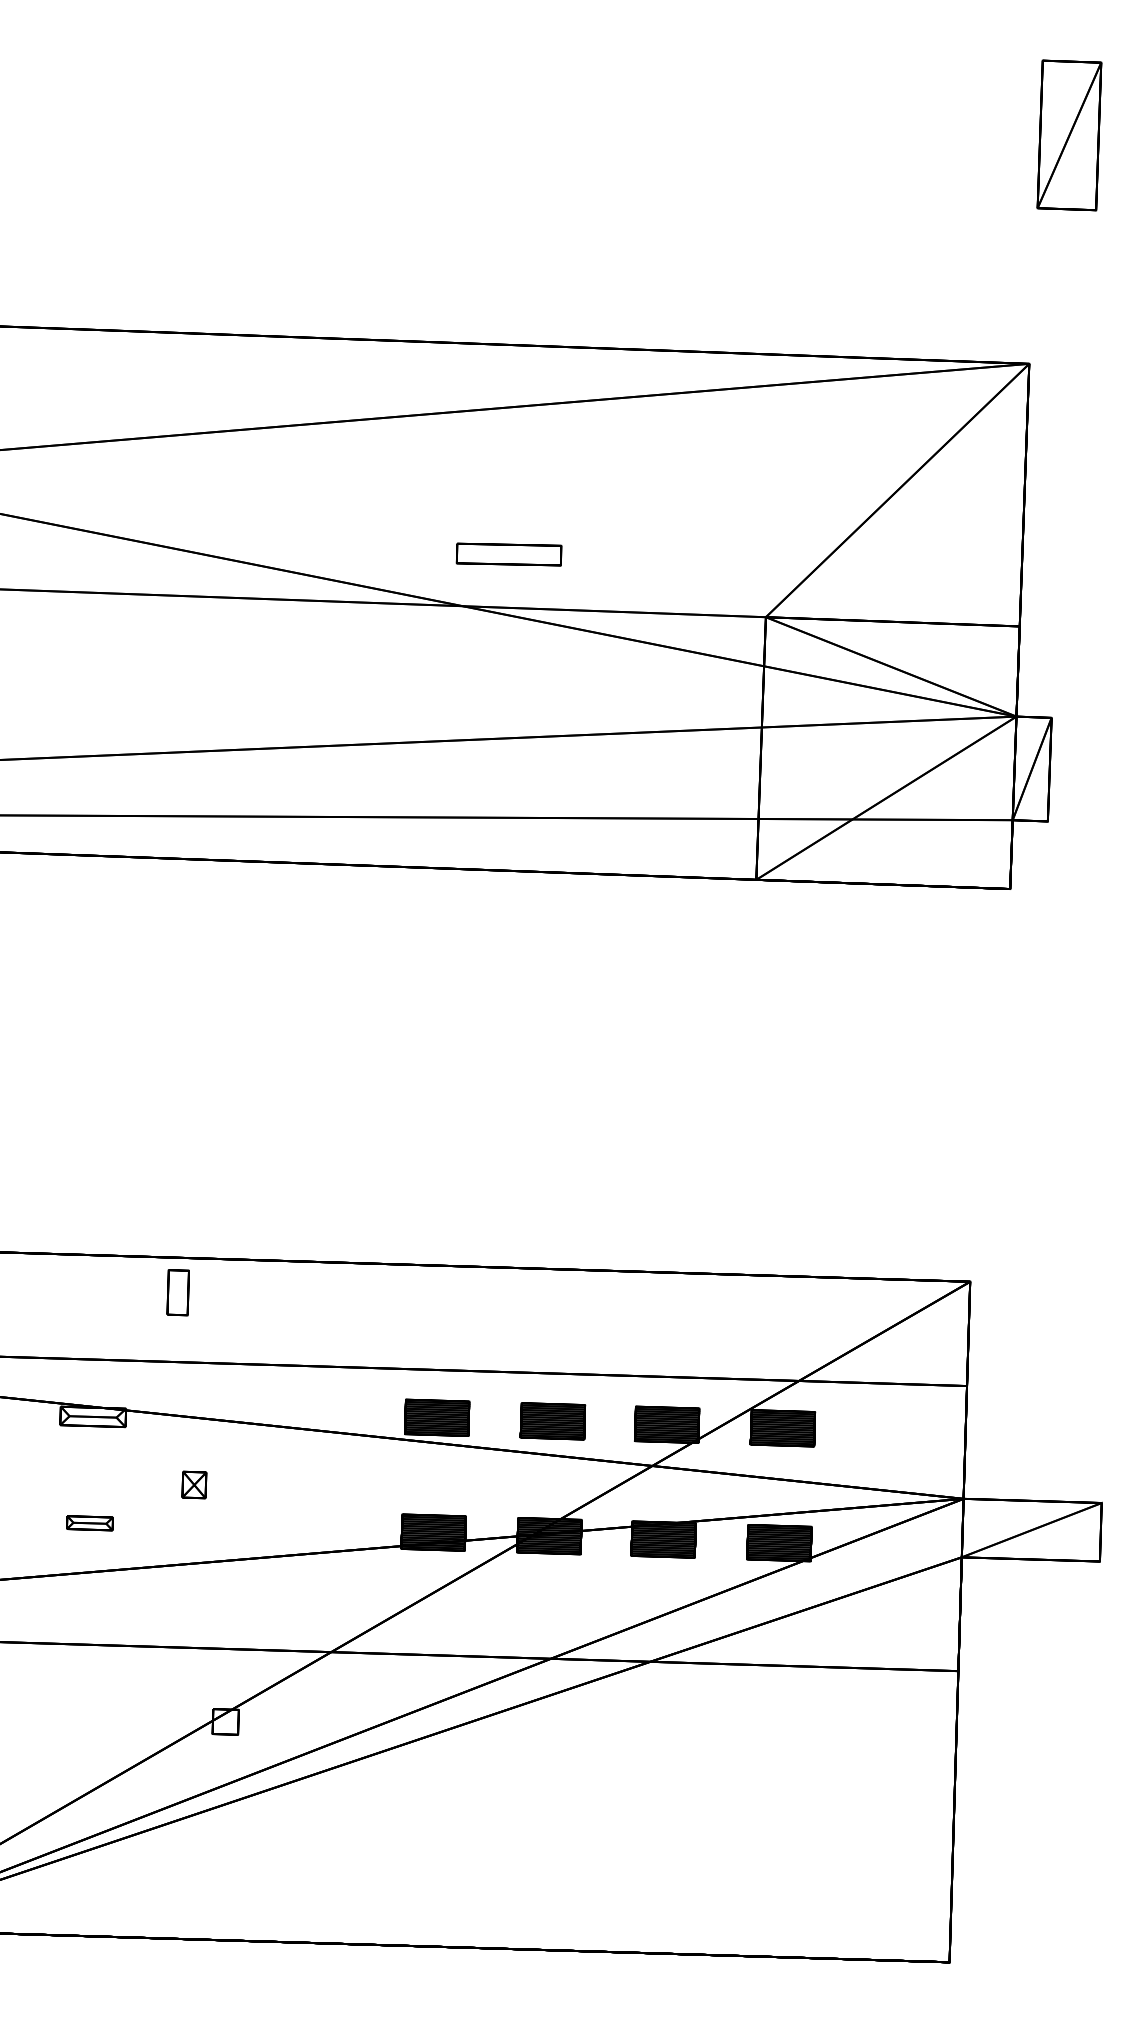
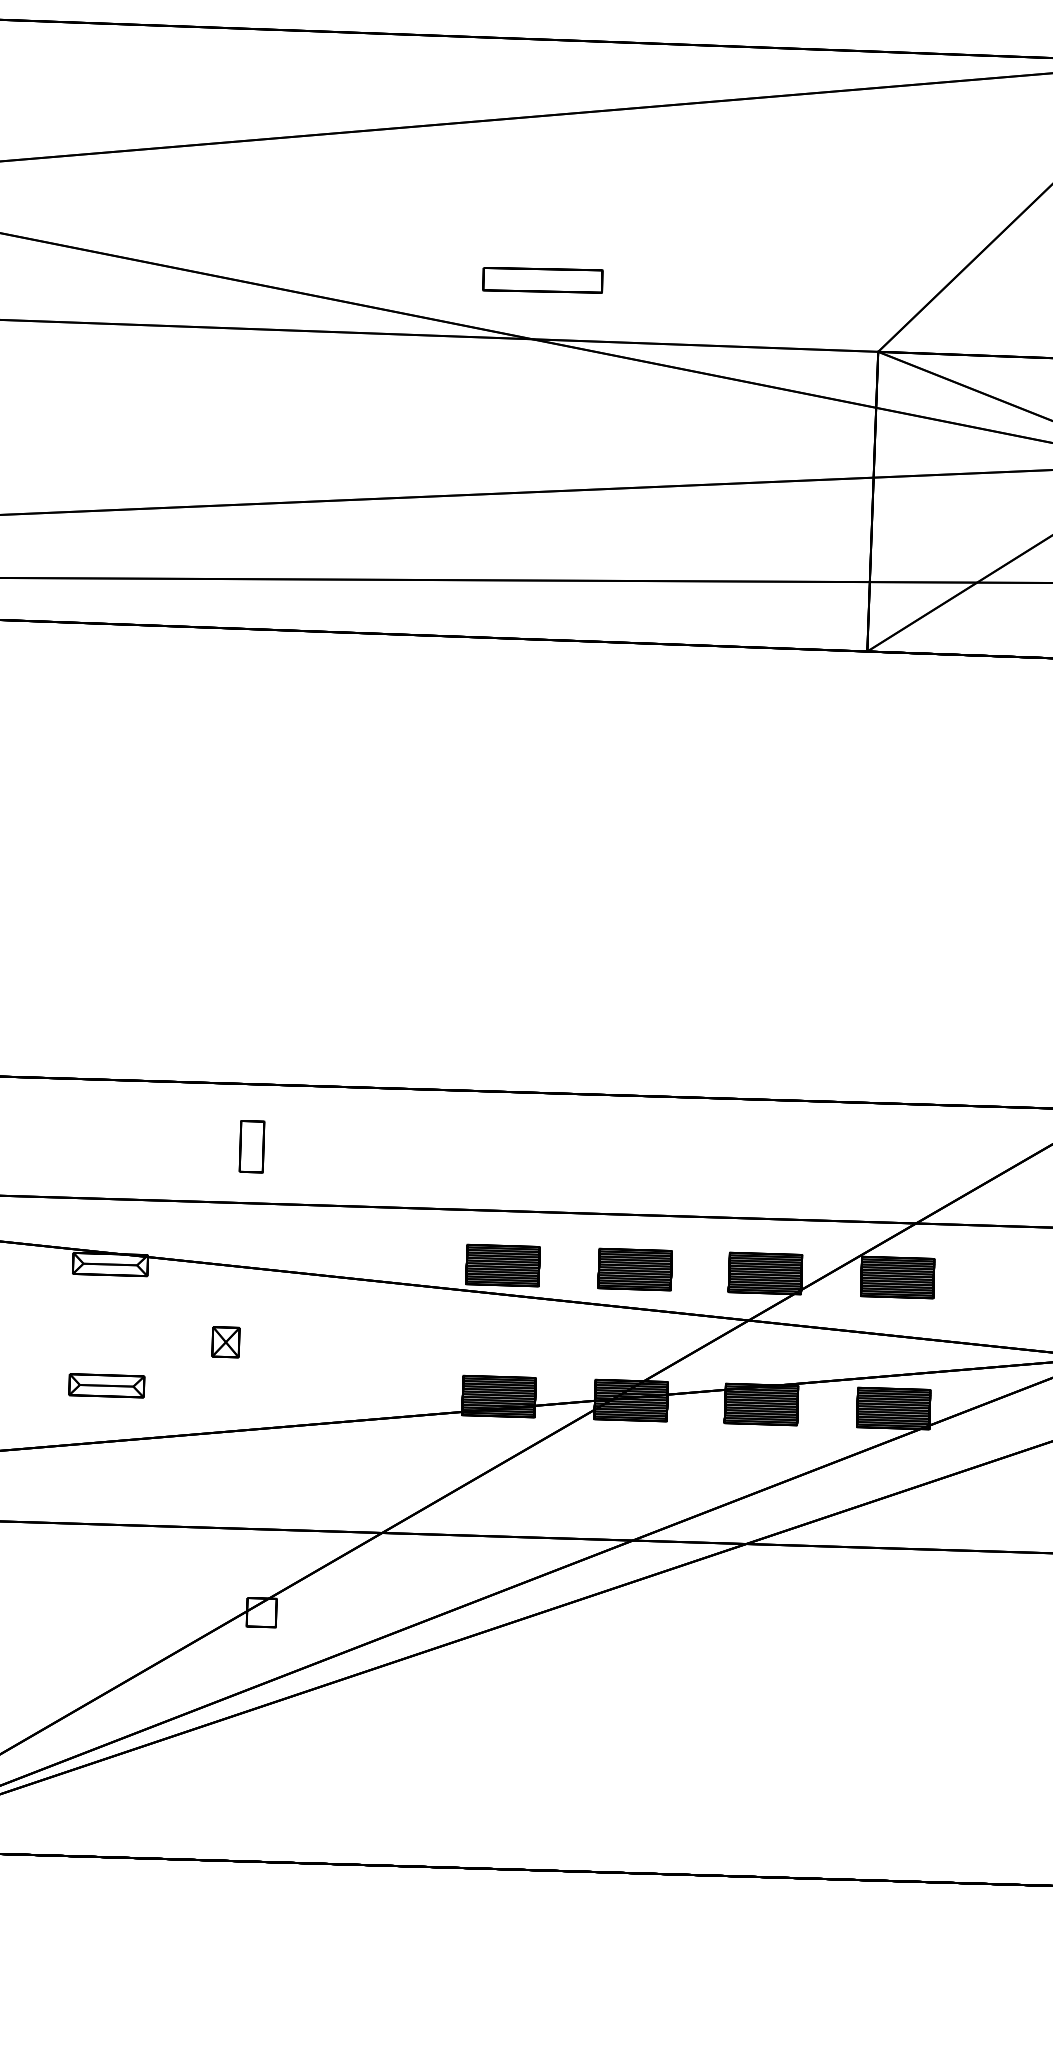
part: (508, 554) -> (542, 280), moved
part: (177, 1292) -> (251, 1146), moved
part: (89, 1523) -> (106, 1386), size x1.43

